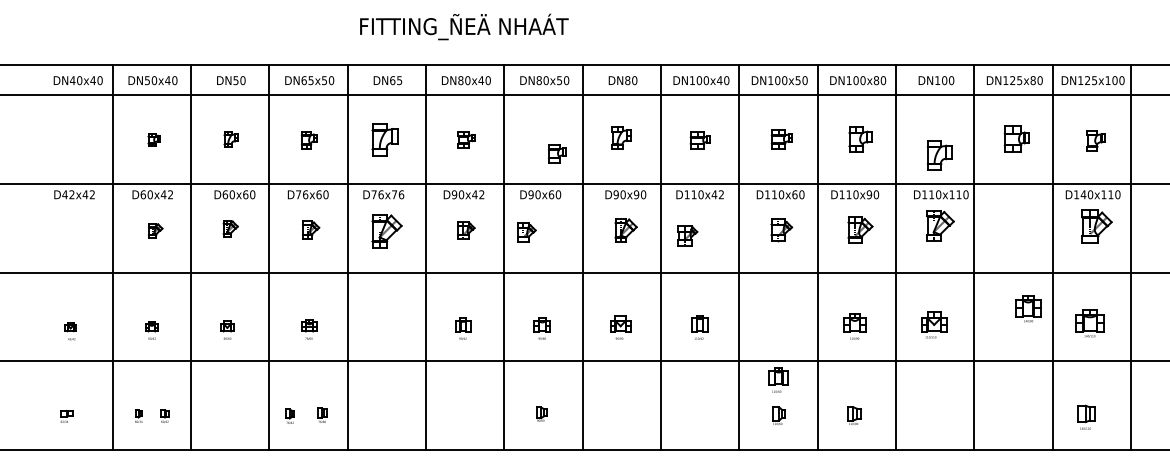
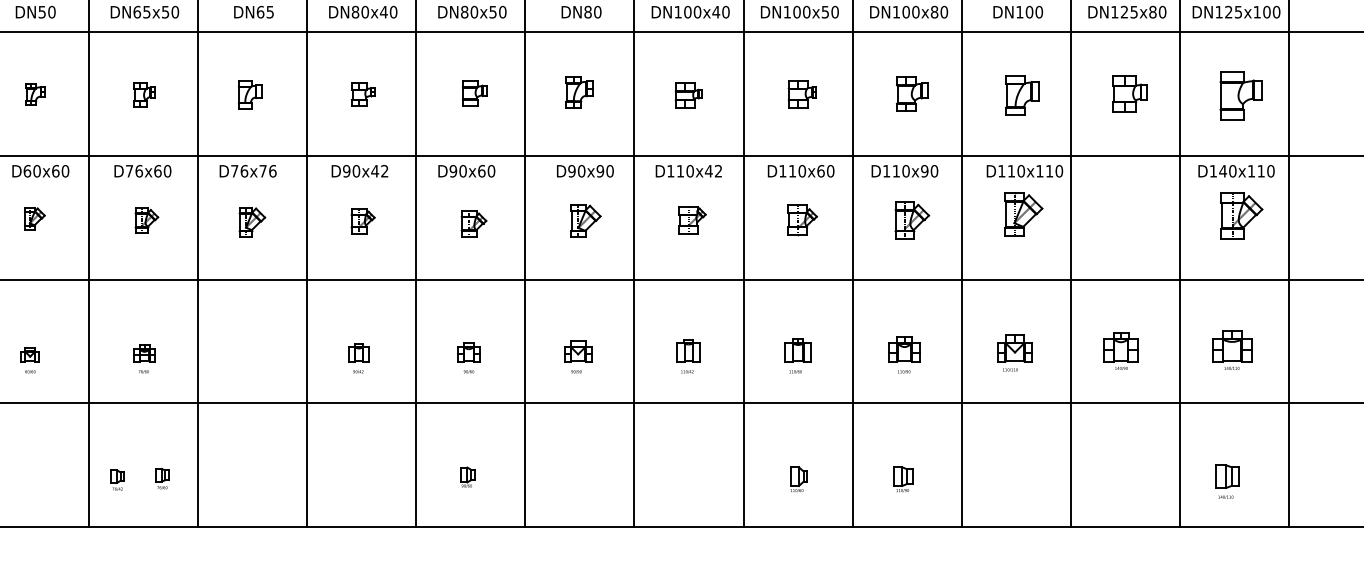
part: (384, 139) -> (249, 94), size x0.62
part: (1095, 140) -> (1239, 95), size x1.67
part: (556, 153) -> (473, 92), moved
part: (939, 155) -> (1022, 95), moved
part: (386, 231) -> (251, 222), size x0.62
part: (526, 232) -> (473, 223), moved
part: (687, 235) -> (692, 219), moved
part: (1028, 308) -> (1121, 350), moved
part: (778, 379) -> (798, 354), moved

